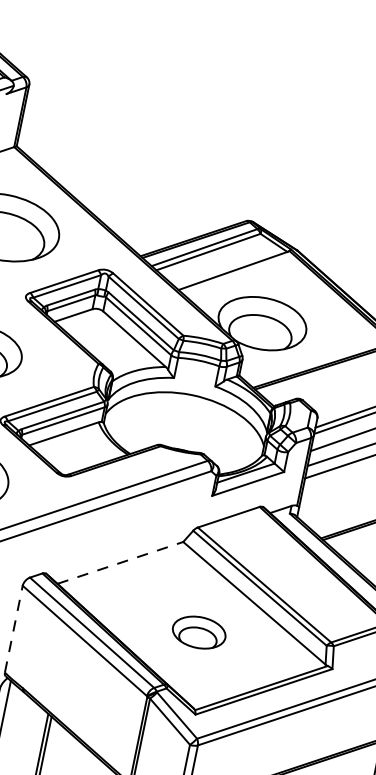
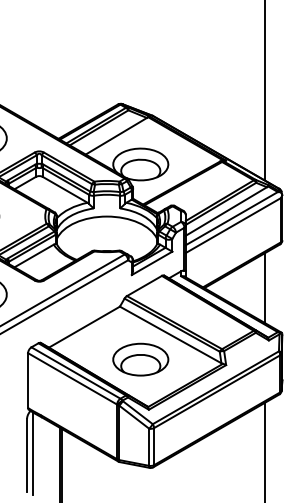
line: (120, 563) -> (84, 327), dashed -> solid
line: (14, 629) -> (28, 380), dashed -> solid
part: (198, 632) -> (140, 359), size x1.67

